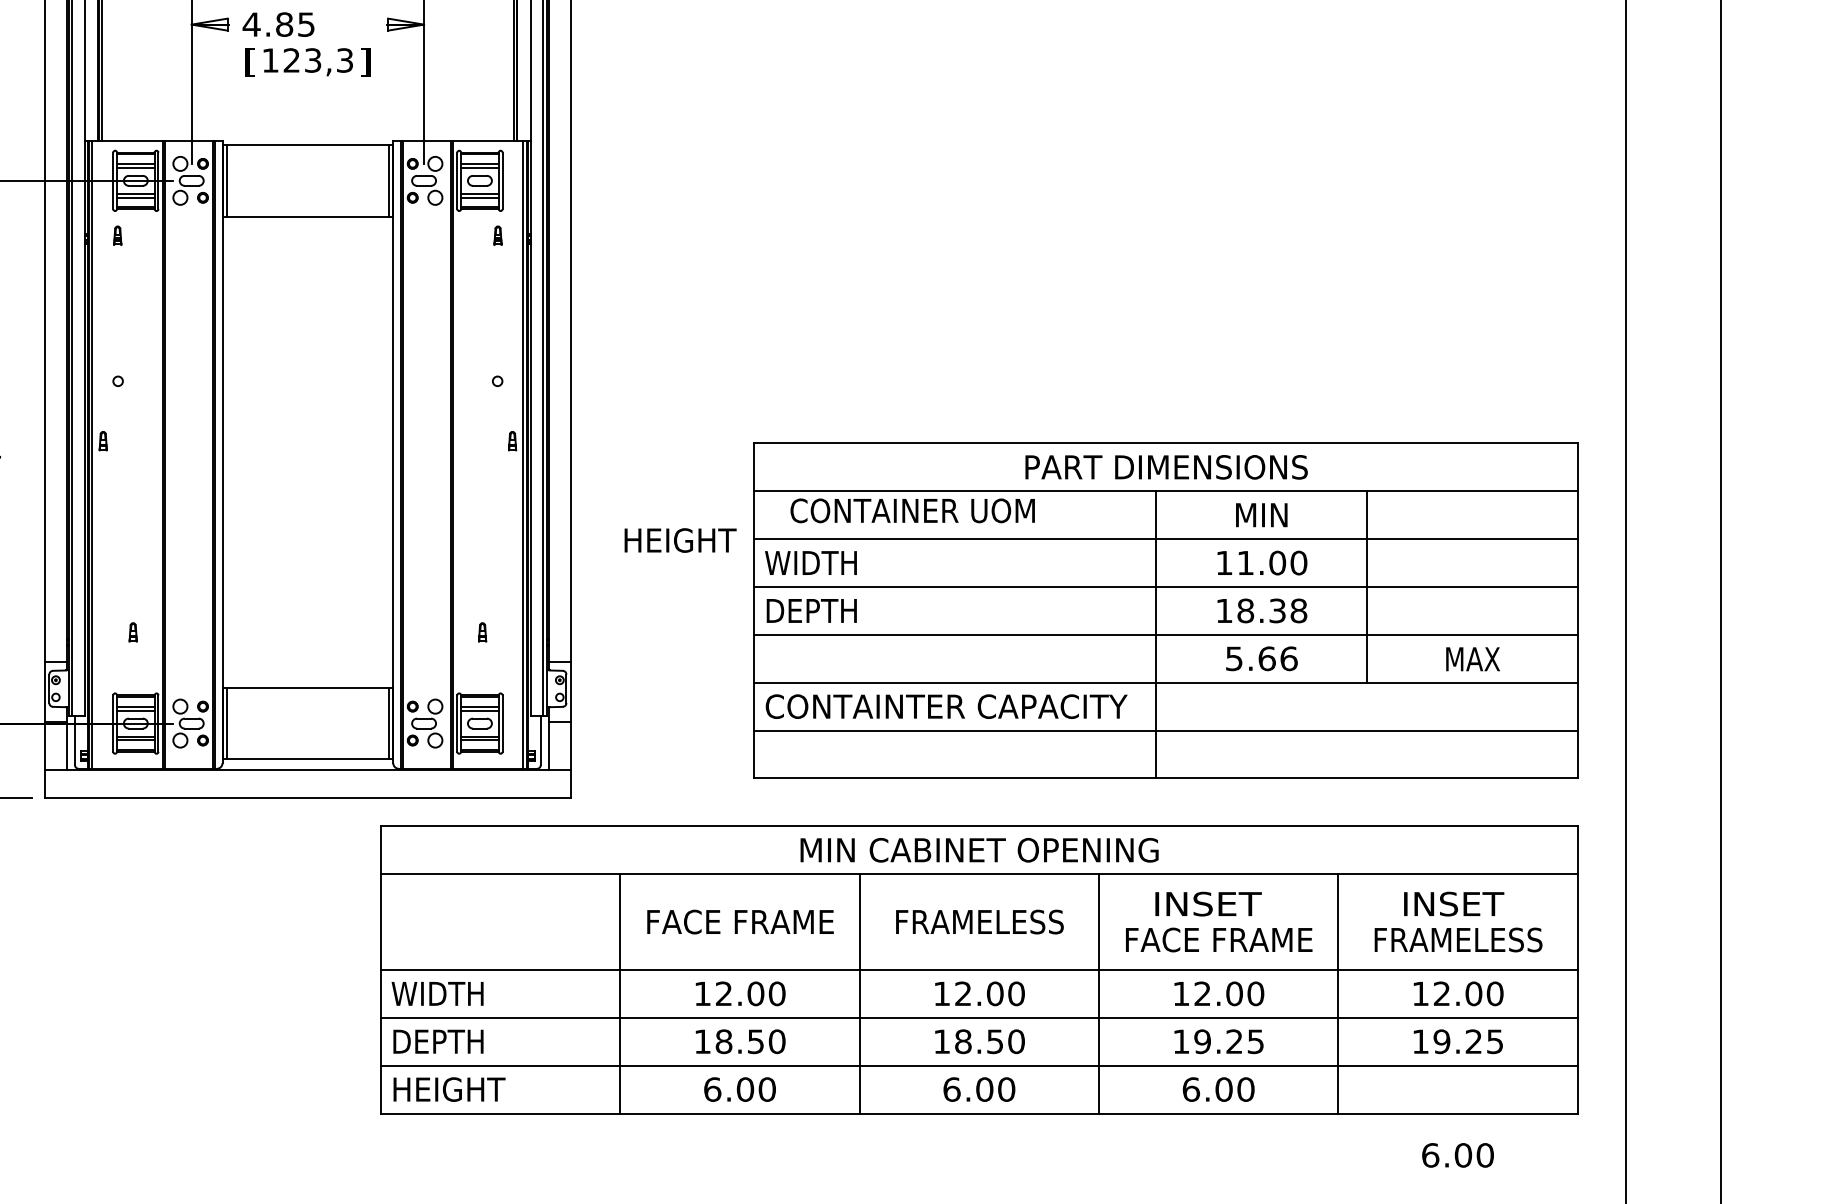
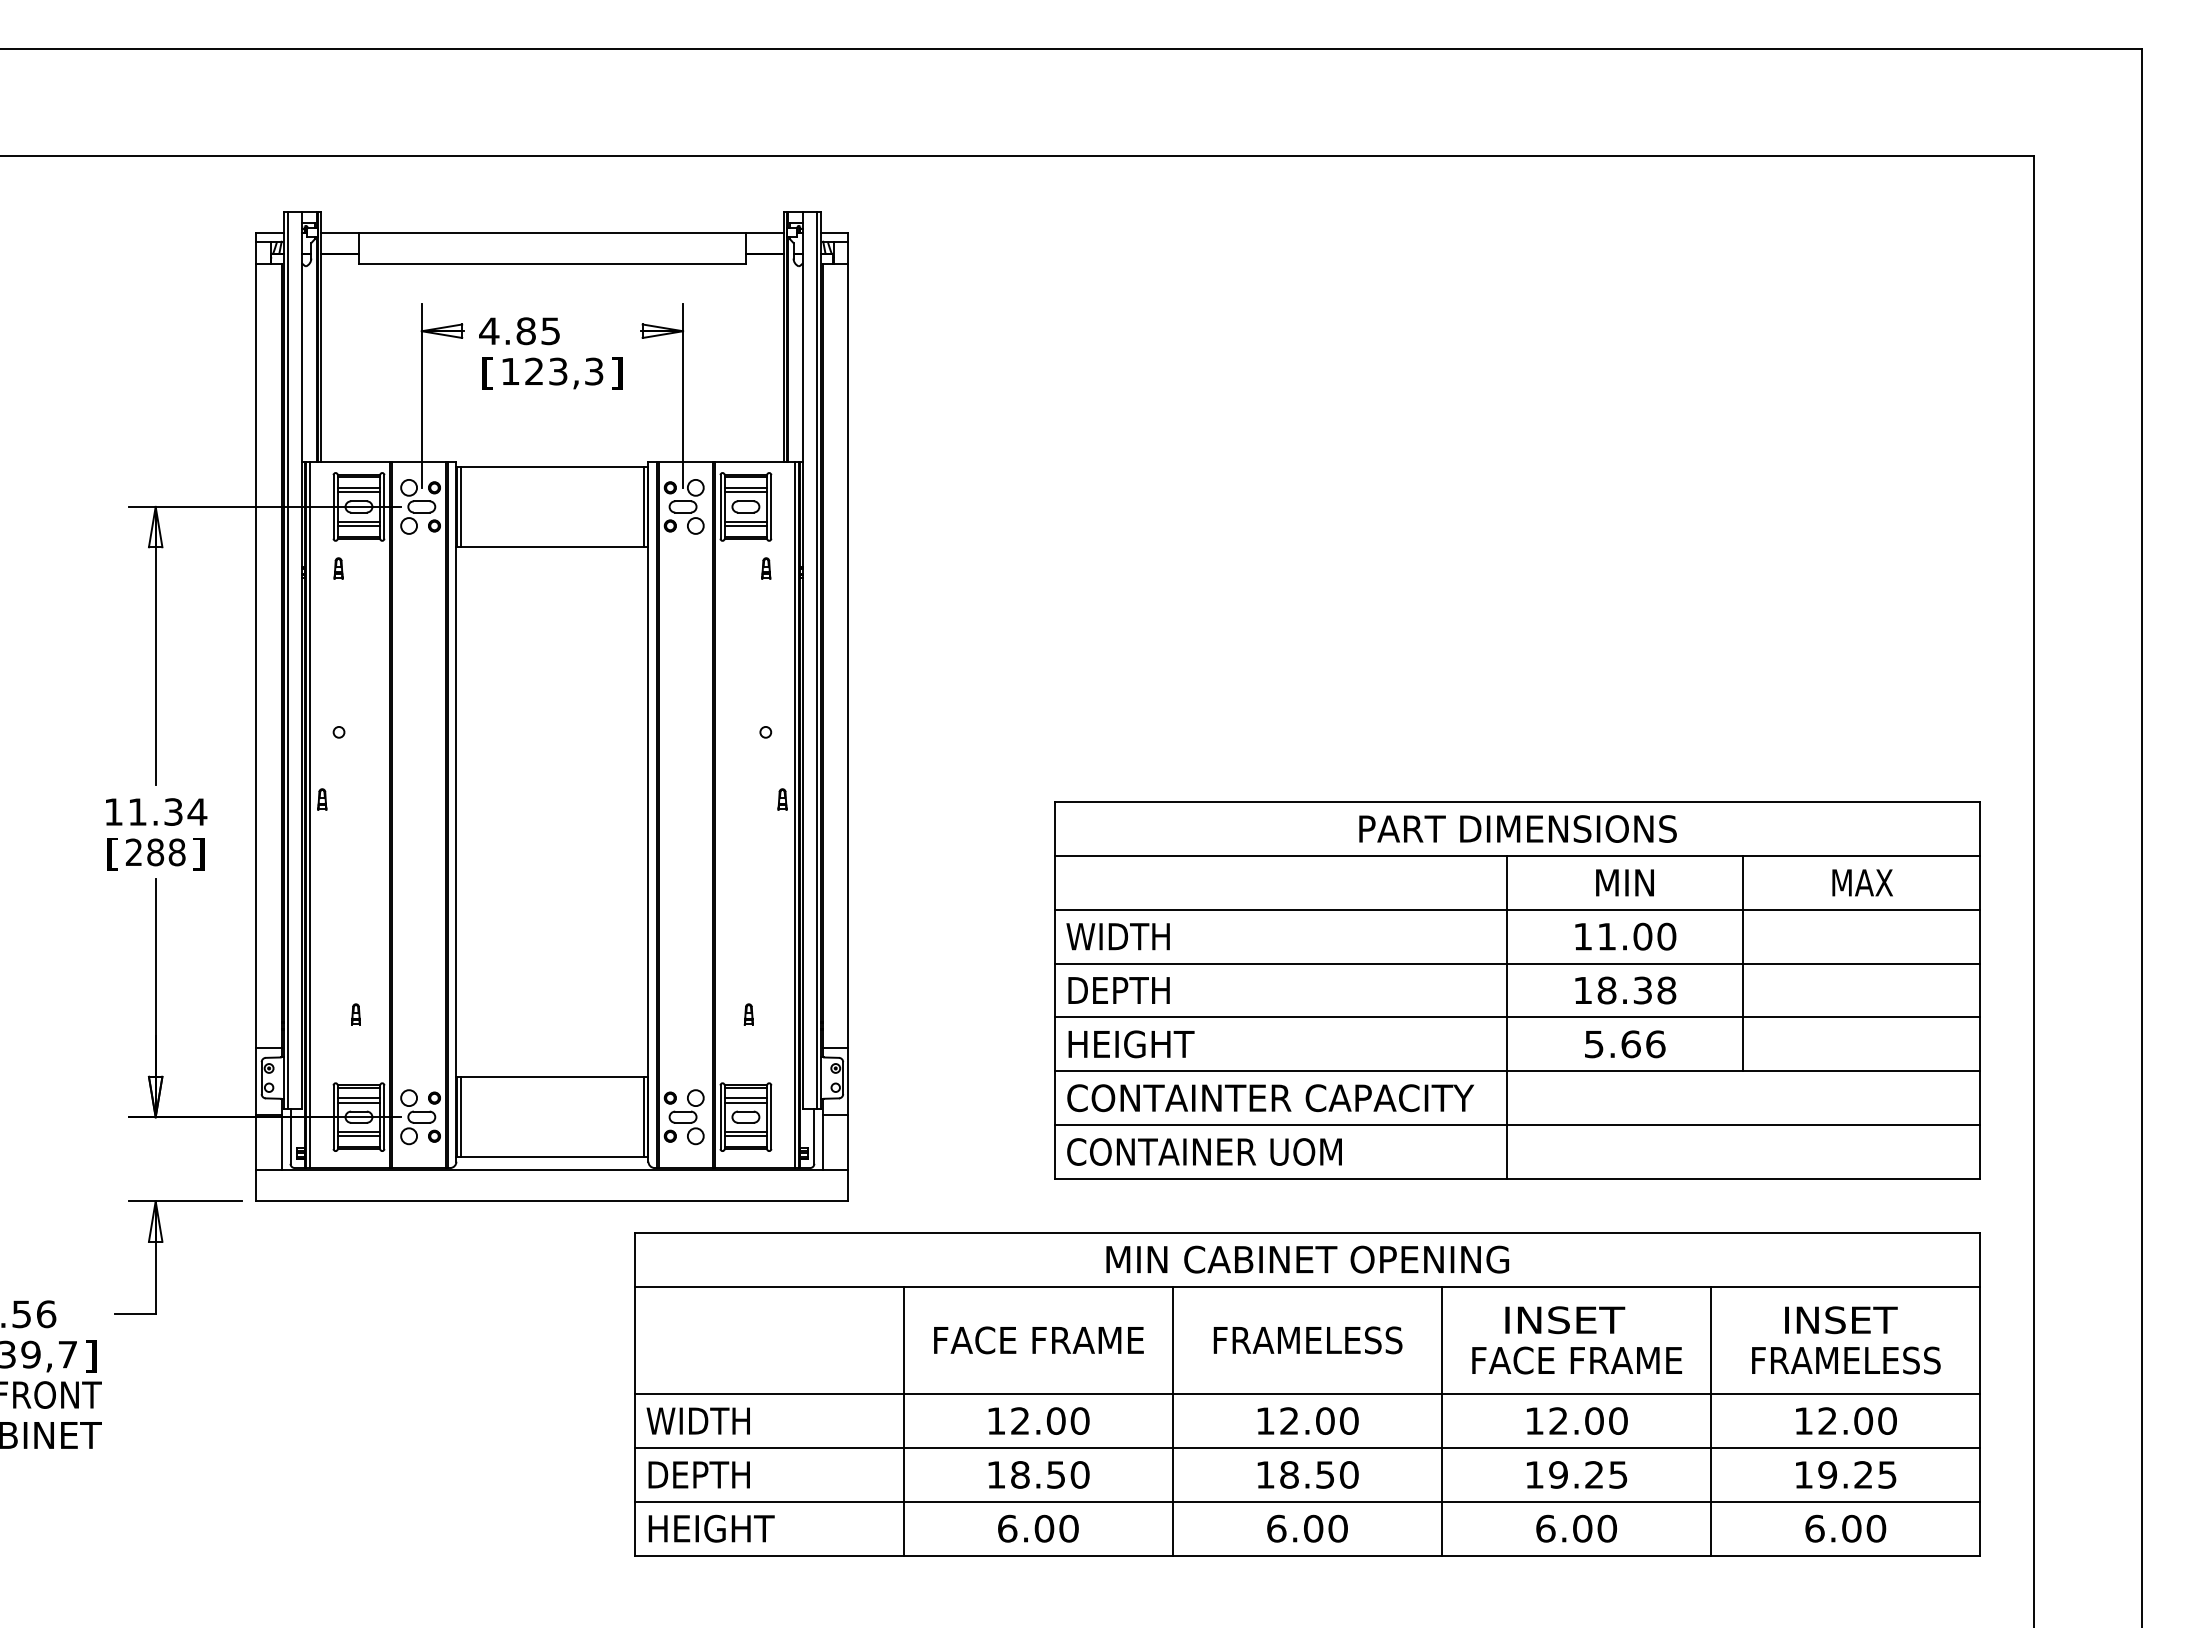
text: (912, 510) -> (1204, 1151), moved
text: (680, 540) -> (1131, 1044), moved
text: (1472, 658) -> (1862, 882), moved
text: (1457, 1155) -> (1845, 1528), moved

